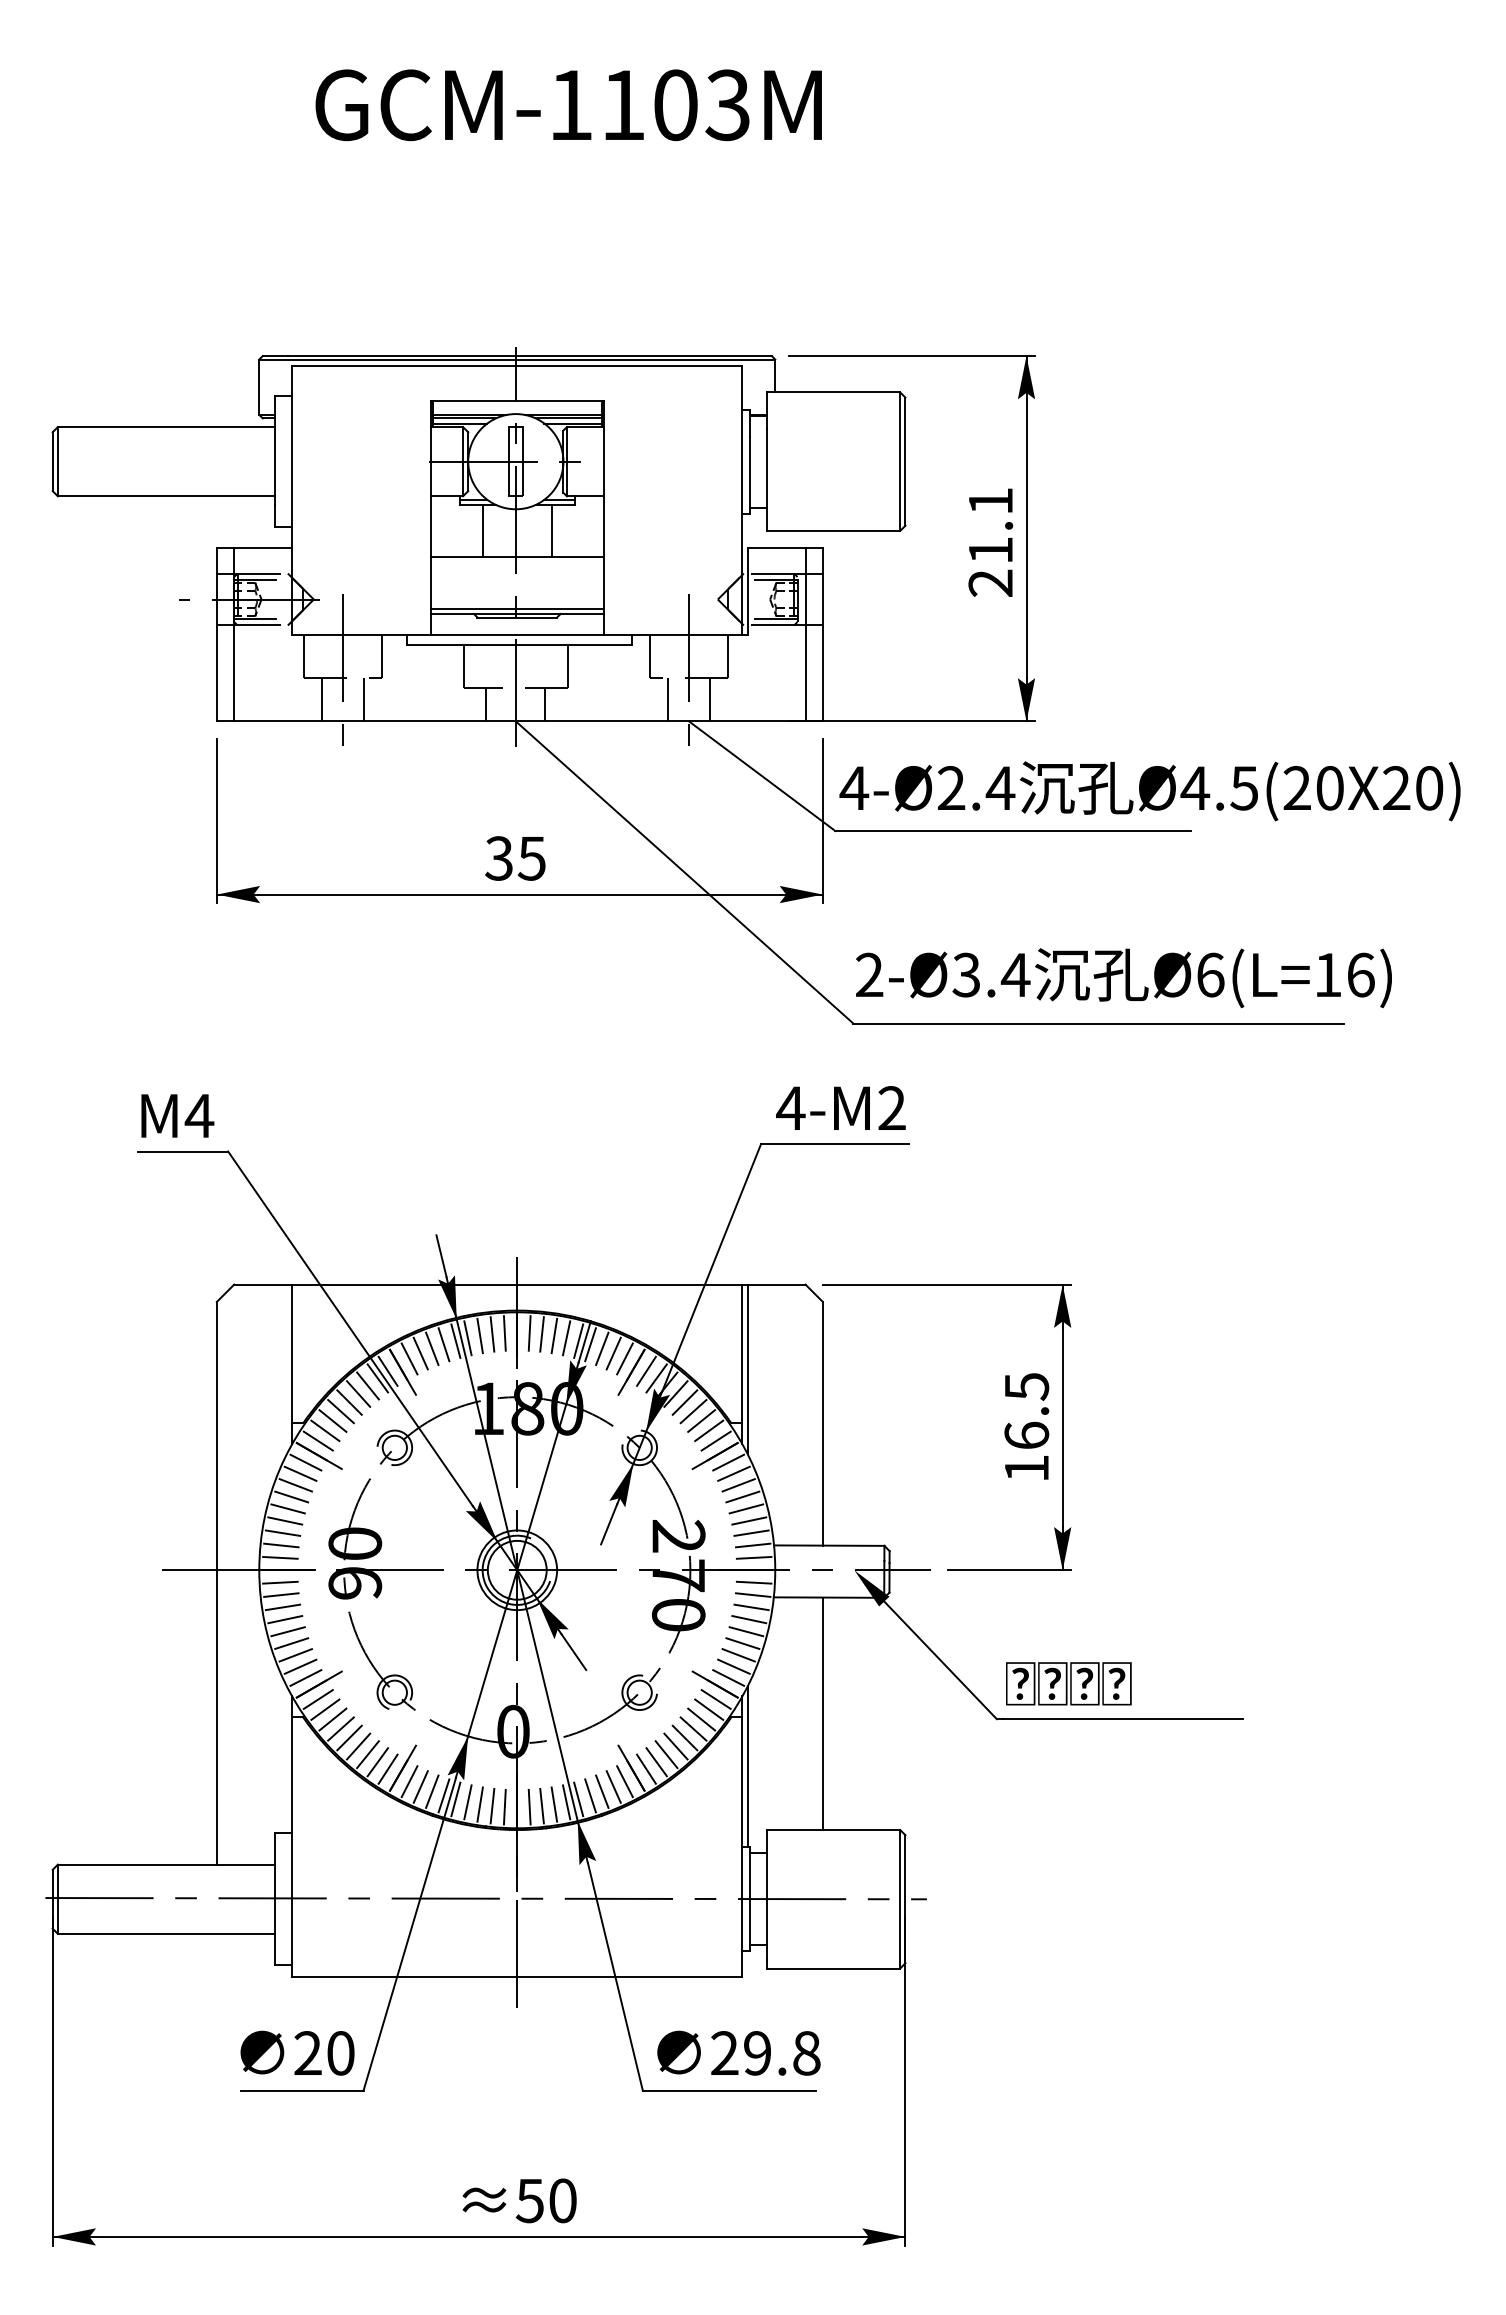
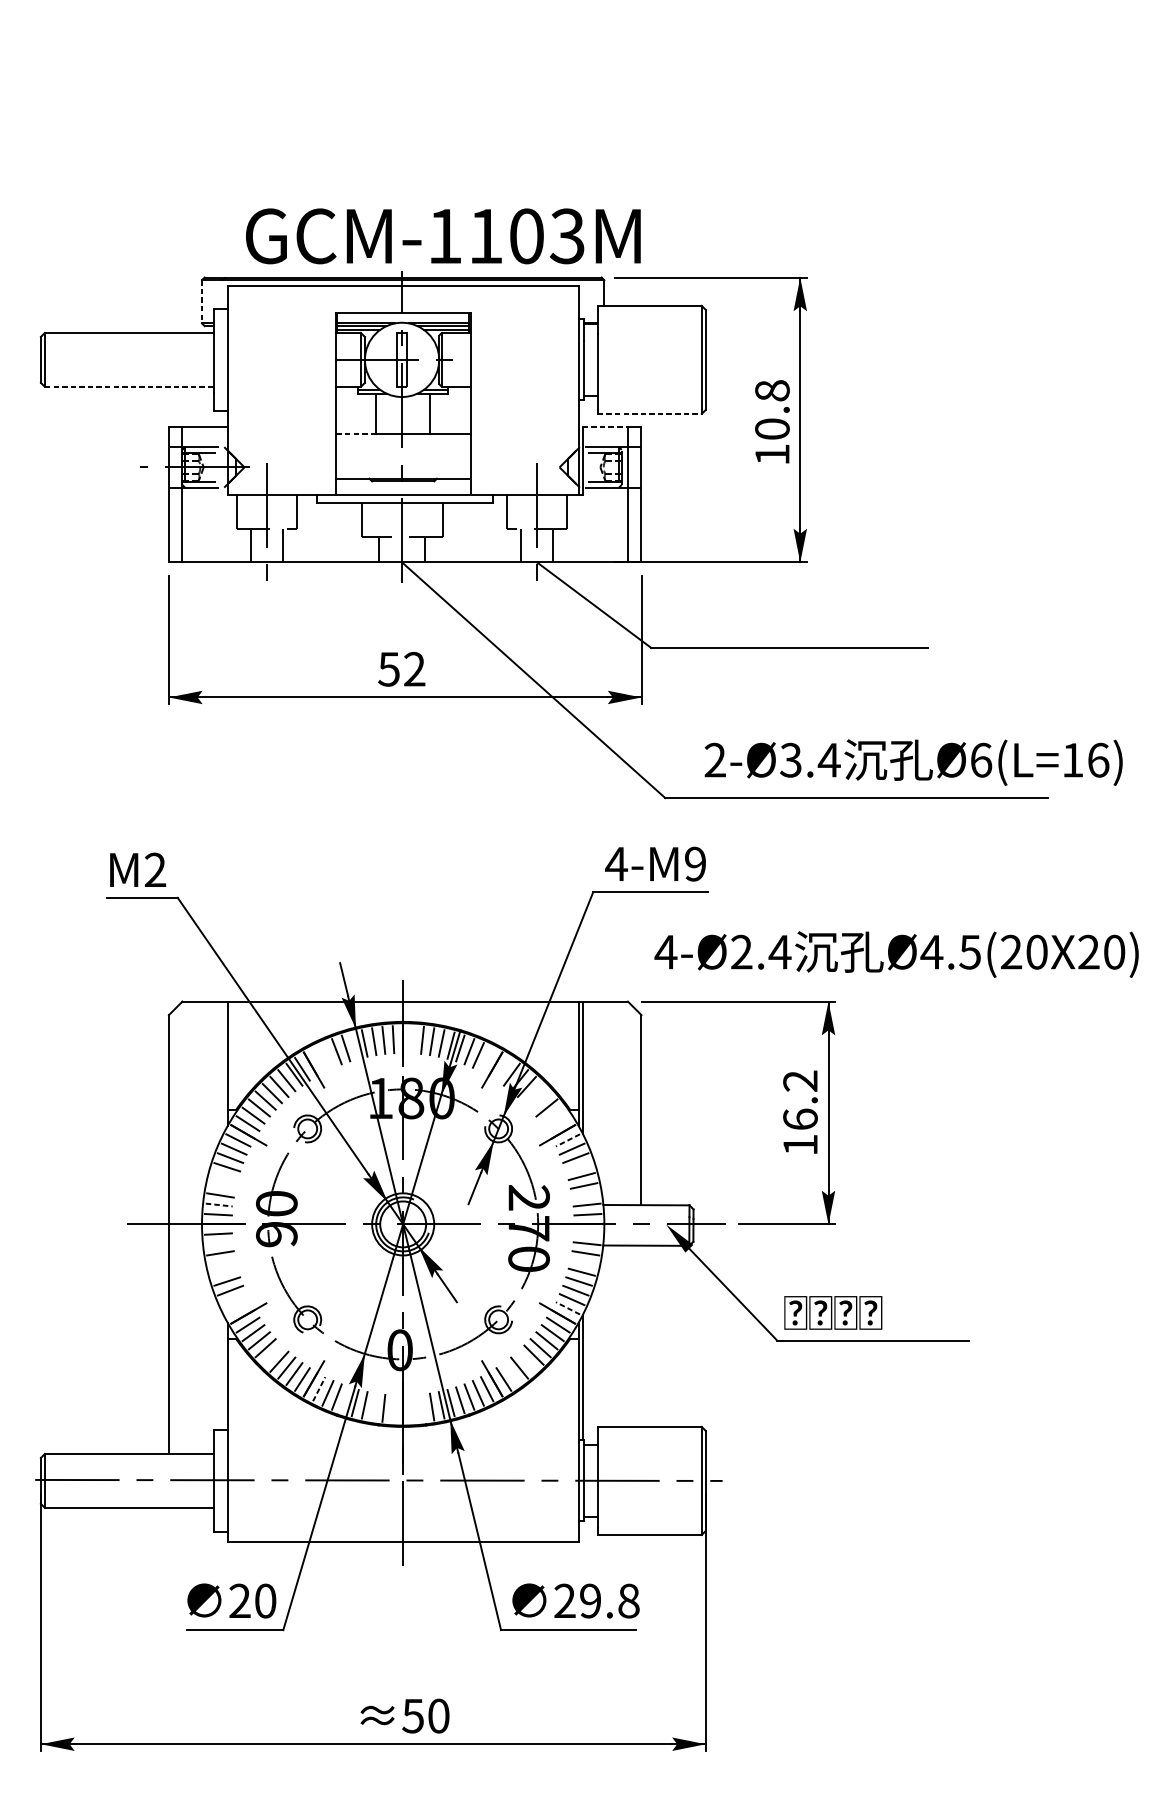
text: (568, 105) -> (443, 236), moved
line: (259, 387) -> (202, 302), solid -> dashed
line: (166, 496) -> (129, 387), solid -> dashed
line: (833, 530) -> (649, 413), solid -> dashed
text: (990, 541) -> (772, 422), 21.1 -> 10.8
line: (777, 548) -> (606, 427), solid -> dashed
line: (456, 556) -> (355, 433), solid -> dashed
line: (516, 608) -> (402, 474), removed
text: (1149, 791) -> (896, 954), moved
text: (515, 858) -> (401, 669), 35 -> 52
text: (1123, 978) -> (913, 762), moved
text: (891, 1108) -> (695, 864), 4-M2 -> 4-M9
text: (199, 1115) -> (155, 869), M4 -> M2
line: (529, 1333) -> (412, 1039), removed
line: (455, 1340) -> (355, 1045), removed
line: (420, 1353) -> (327, 1055), removed
line: (409, 1358) -> (319, 1059), removed
line: (624, 1358) -> (486, 1059), removed
line: (646, 1370) -> (503, 1068), removed
text: (1026, 1387) -> (800, 1081), 16.5 -> 16.2
line: (684, 1402) -> (533, 1093), removed
line: (693, 1411) -> (540, 1100), removed
line: (709, 1430) -> (553, 1115), removed
line: (715, 1440) -> (557, 1123), removed
line: (728, 1462) -> (567, 1140), solid -> dashed
line: (742, 1496) -> (578, 1166), removed
line: (287, 1508) -> (224, 1176), removed
line: (285, 1520) -> (222, 1185), removed
line: (751, 1532) -> (585, 1194), removed
line: (281, 1545) -> (219, 1205), solid -> dashed
line: (753, 1582) -> (587, 1233), removed
line: (281, 1594) -> (219, 1243), removed
line: (285, 1619) -> (222, 1262), removed
line: (749, 1619) -> (584, 1262), removed
line: (287, 1631) -> (224, 1272), removed
line: (300, 1666) -> (234, 1299), removed
line: (305, 1677) -> (238, 1307), removed
line: (728, 1677) -> (567, 1307), solid -> dashed
line: (822, 1713) -> (641, 1336), removed
line: (349, 1737) -> (272, 1354), removed
line: (675, 1746) -> (526, 1361), removed
line: (656, 1762) -> (511, 1374), removed
line: (409, 1781) -> (319, 1389), solid -> dashed
line: (443, 1795) -> (345, 1400), removed
line: (479, 1804) -> (373, 1407), removed
line: (541, 1805) -> (422, 1407), removed
line: (504, 1806) -> (393, 1408), removed
line: (529, 1806) -> (412, 1408), removed

